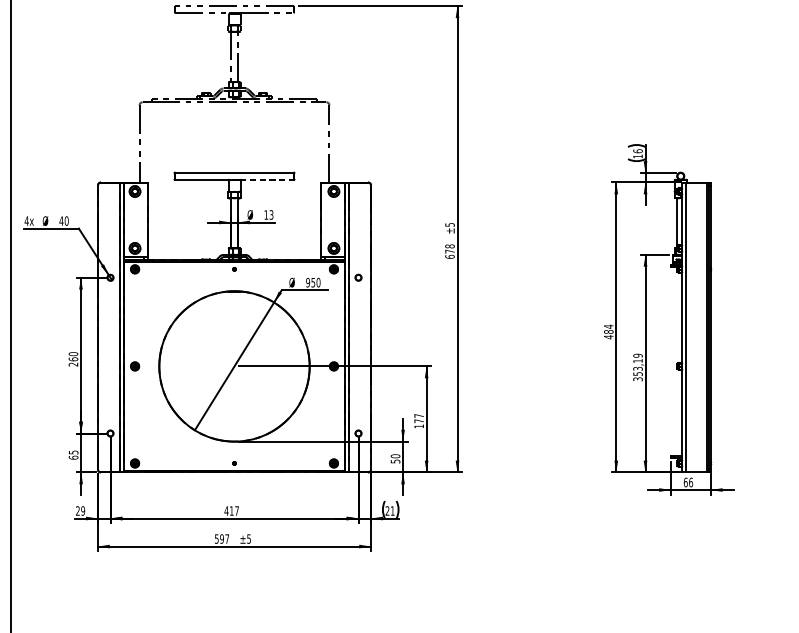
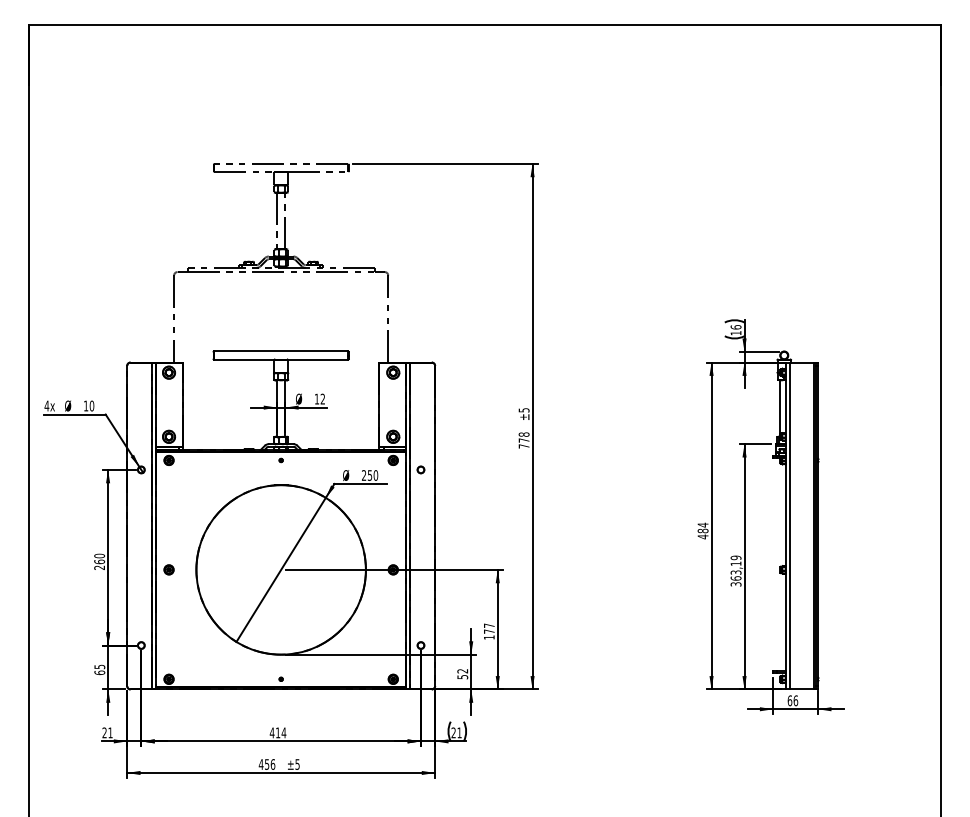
line: (267, 179) -> (318, 359), dashed -> solid
text: (271, 215) -> (322, 399), 13 -> 12
text: (60, 220) -> (85, 405), 40 -> 10
text: (449, 256) -> (523, 446), 678 -> 778
text: (307, 282) -> (363, 475), 950 -> 250
text: (637, 374) -> (735, 578), 353,19 -> 363,19
text: (395, 456) -> (462, 671), 50 -> 52
text: (83, 510) -> (110, 732), 29 -> 21
text: (236, 510) -> (283, 732), 417 -> 414
text: (221, 539) -> (266, 764), 597 -> 456

